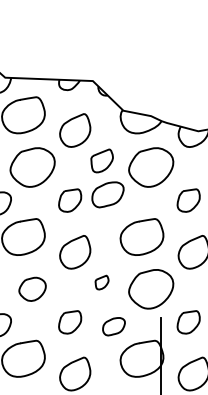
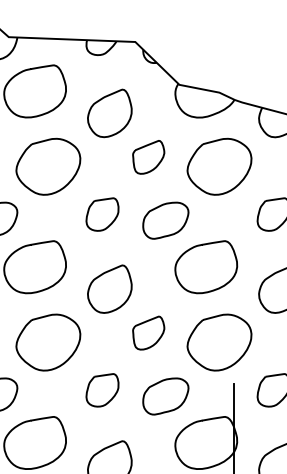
part: (107, 194) -> (165, 220), moved
part: (101, 282) -> (147, 332), size x1.67
part: (32, 289) -> (48, 342), size x1.67
part: (113, 326) -> (165, 396), size x1.43

